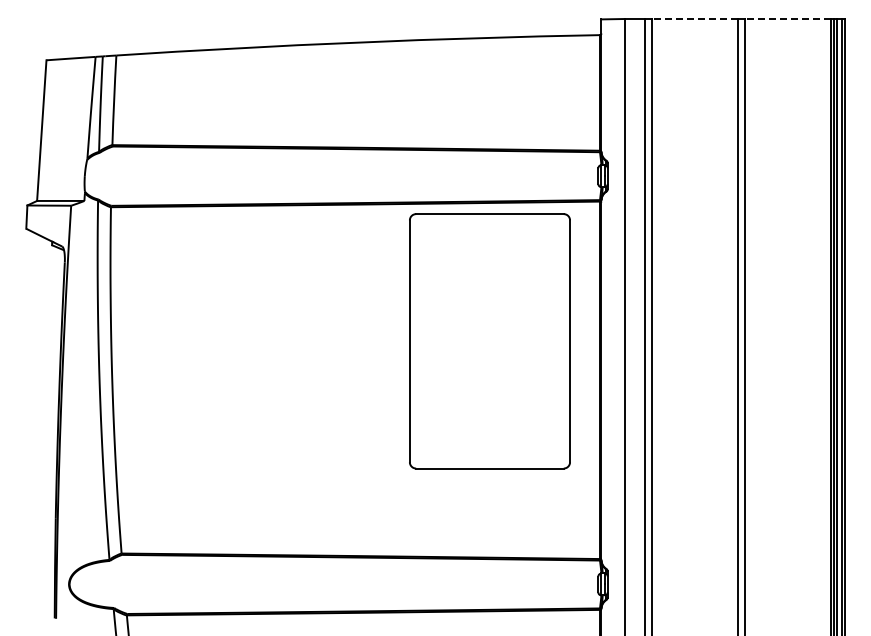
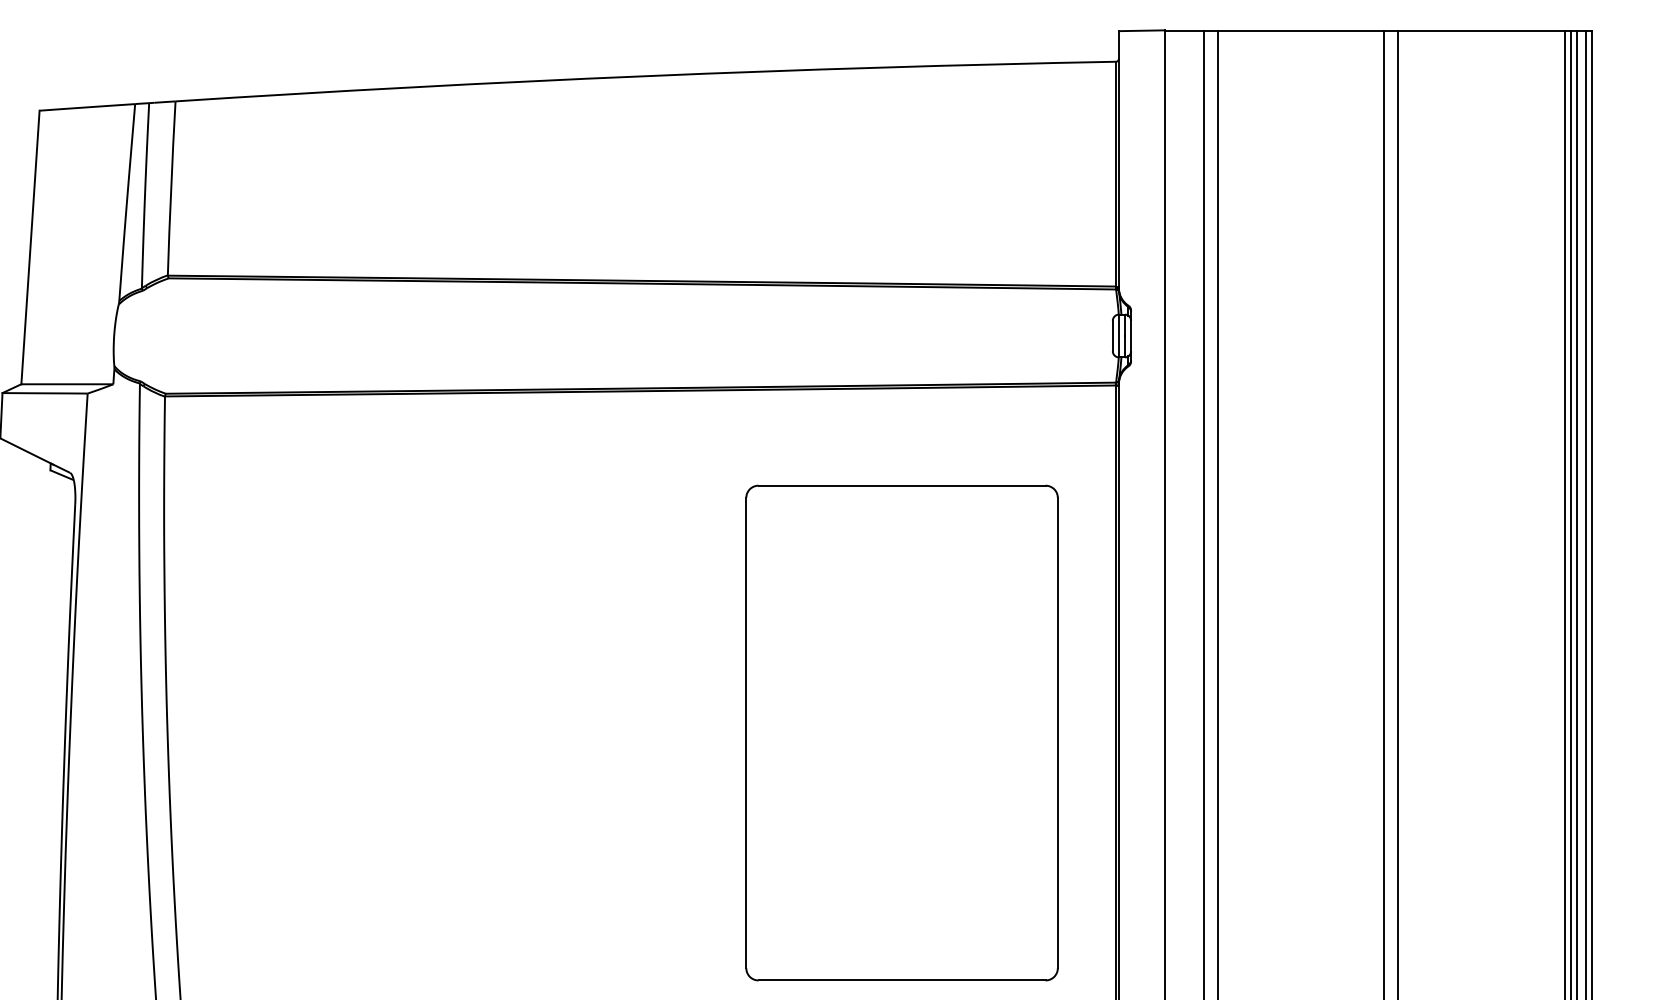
line: (695, 19) -> (1301, 31), dashed -> solid
line: (787, 19) -> (1480, 31), dashed -> solid
part: (489, 341) -> (901, 733), moved

